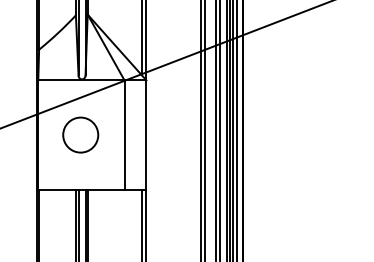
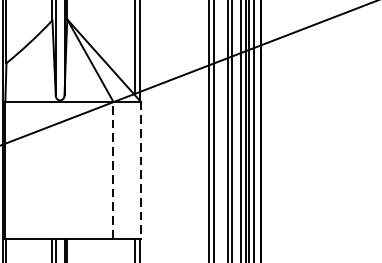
circle: (80, 134) -> (58, 169), removed
line: (124, 135) -> (113, 170), solid -> dashed
line: (146, 135) -> (140, 170), solid -> dashed

